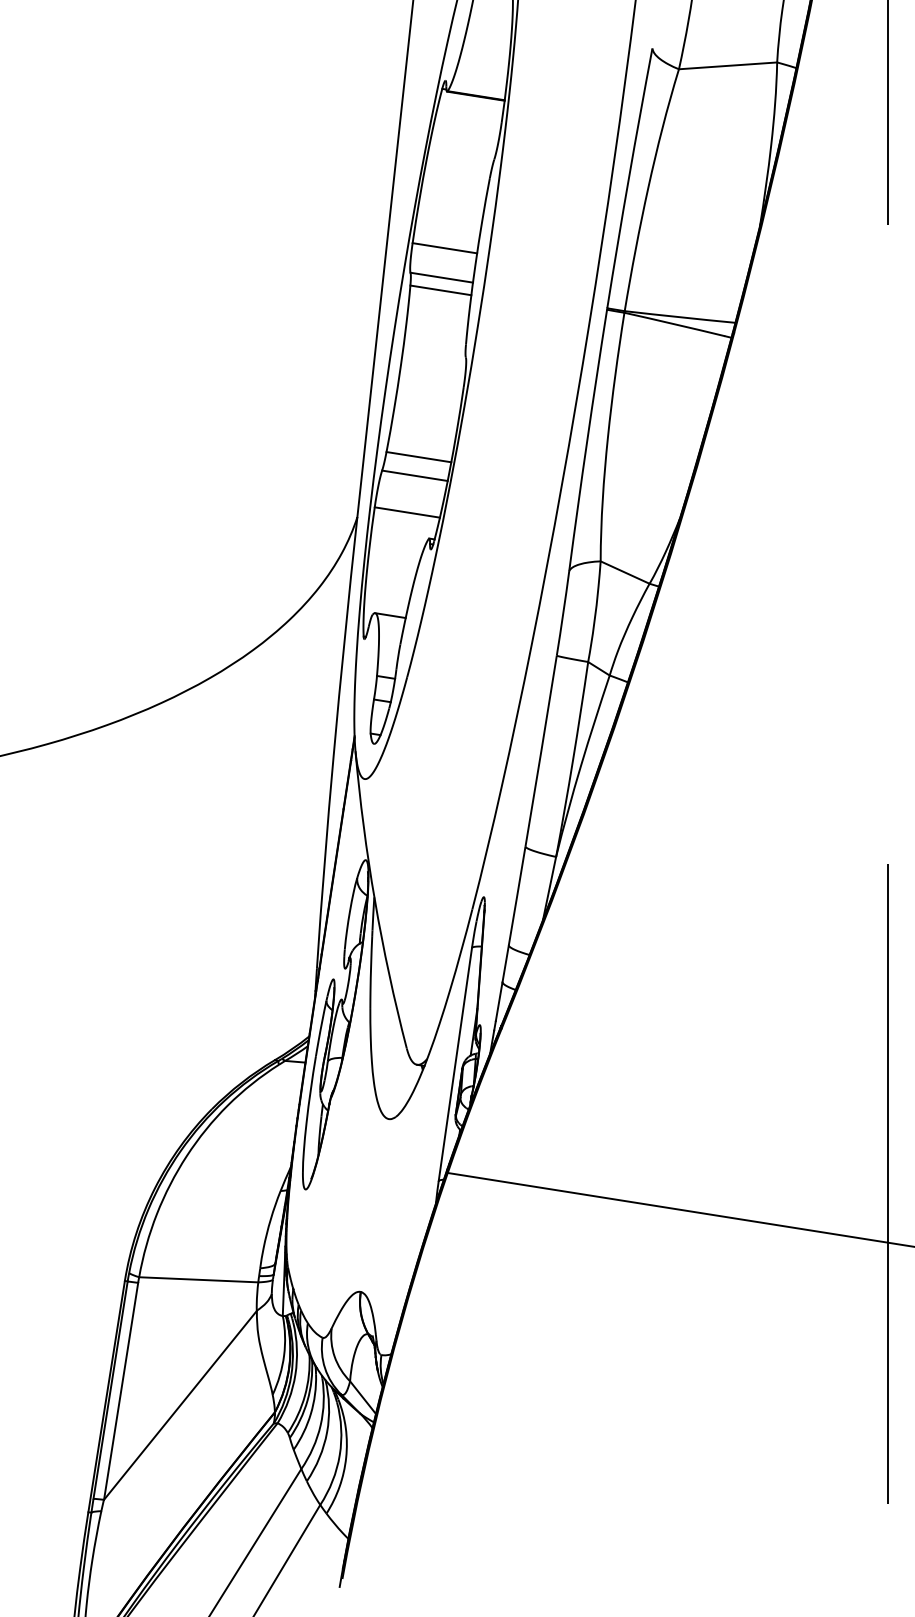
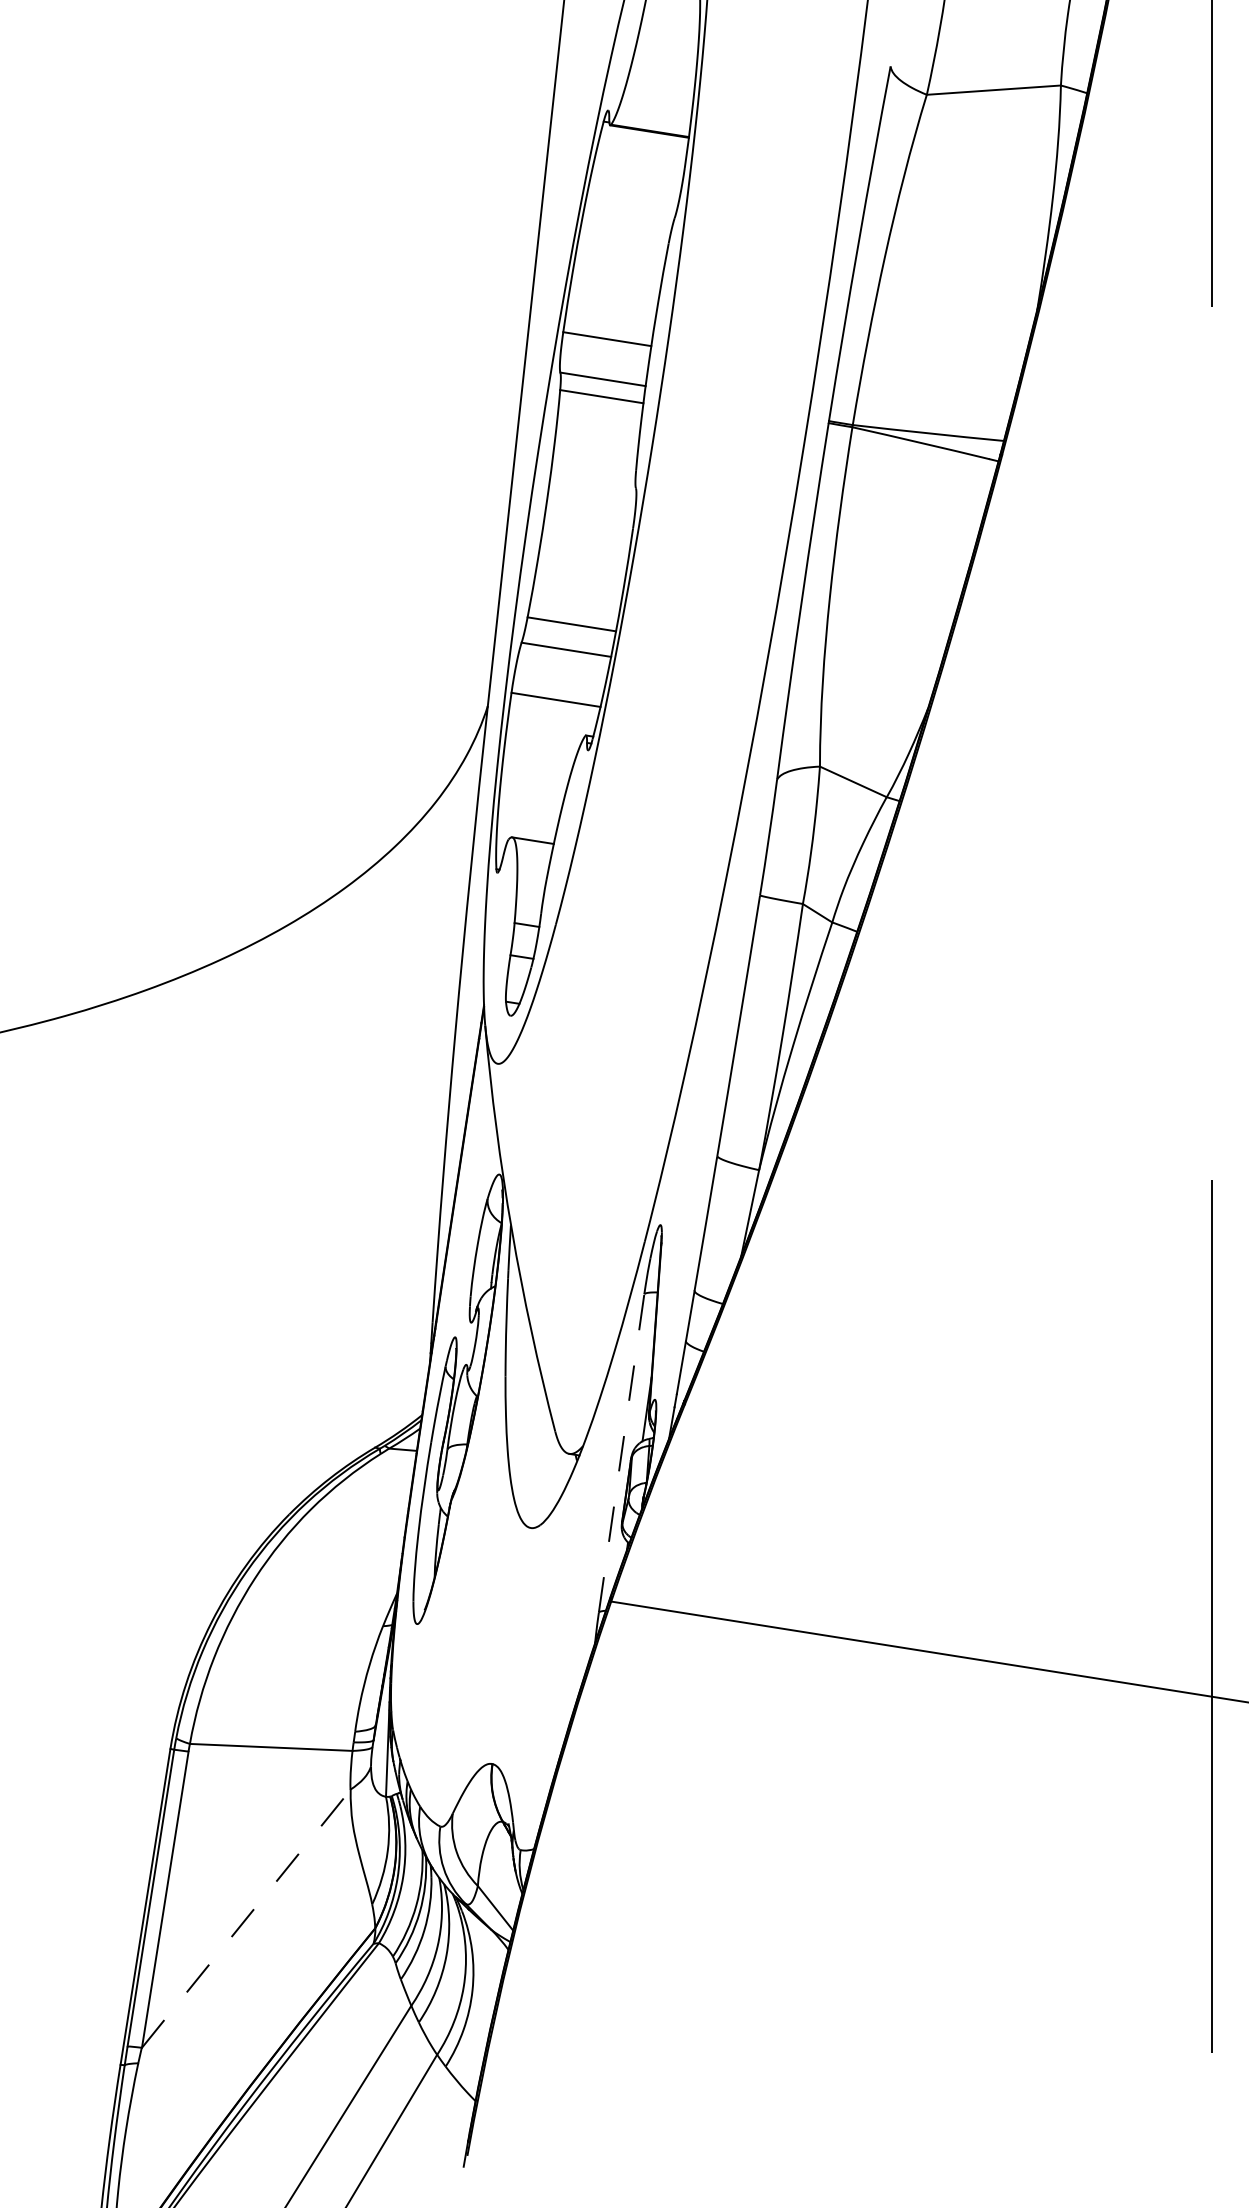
line: (455, 1064) -> (621, 1453), solid -> dashed
line: (180, 1405) -> (246, 1919), solid -> dashed

